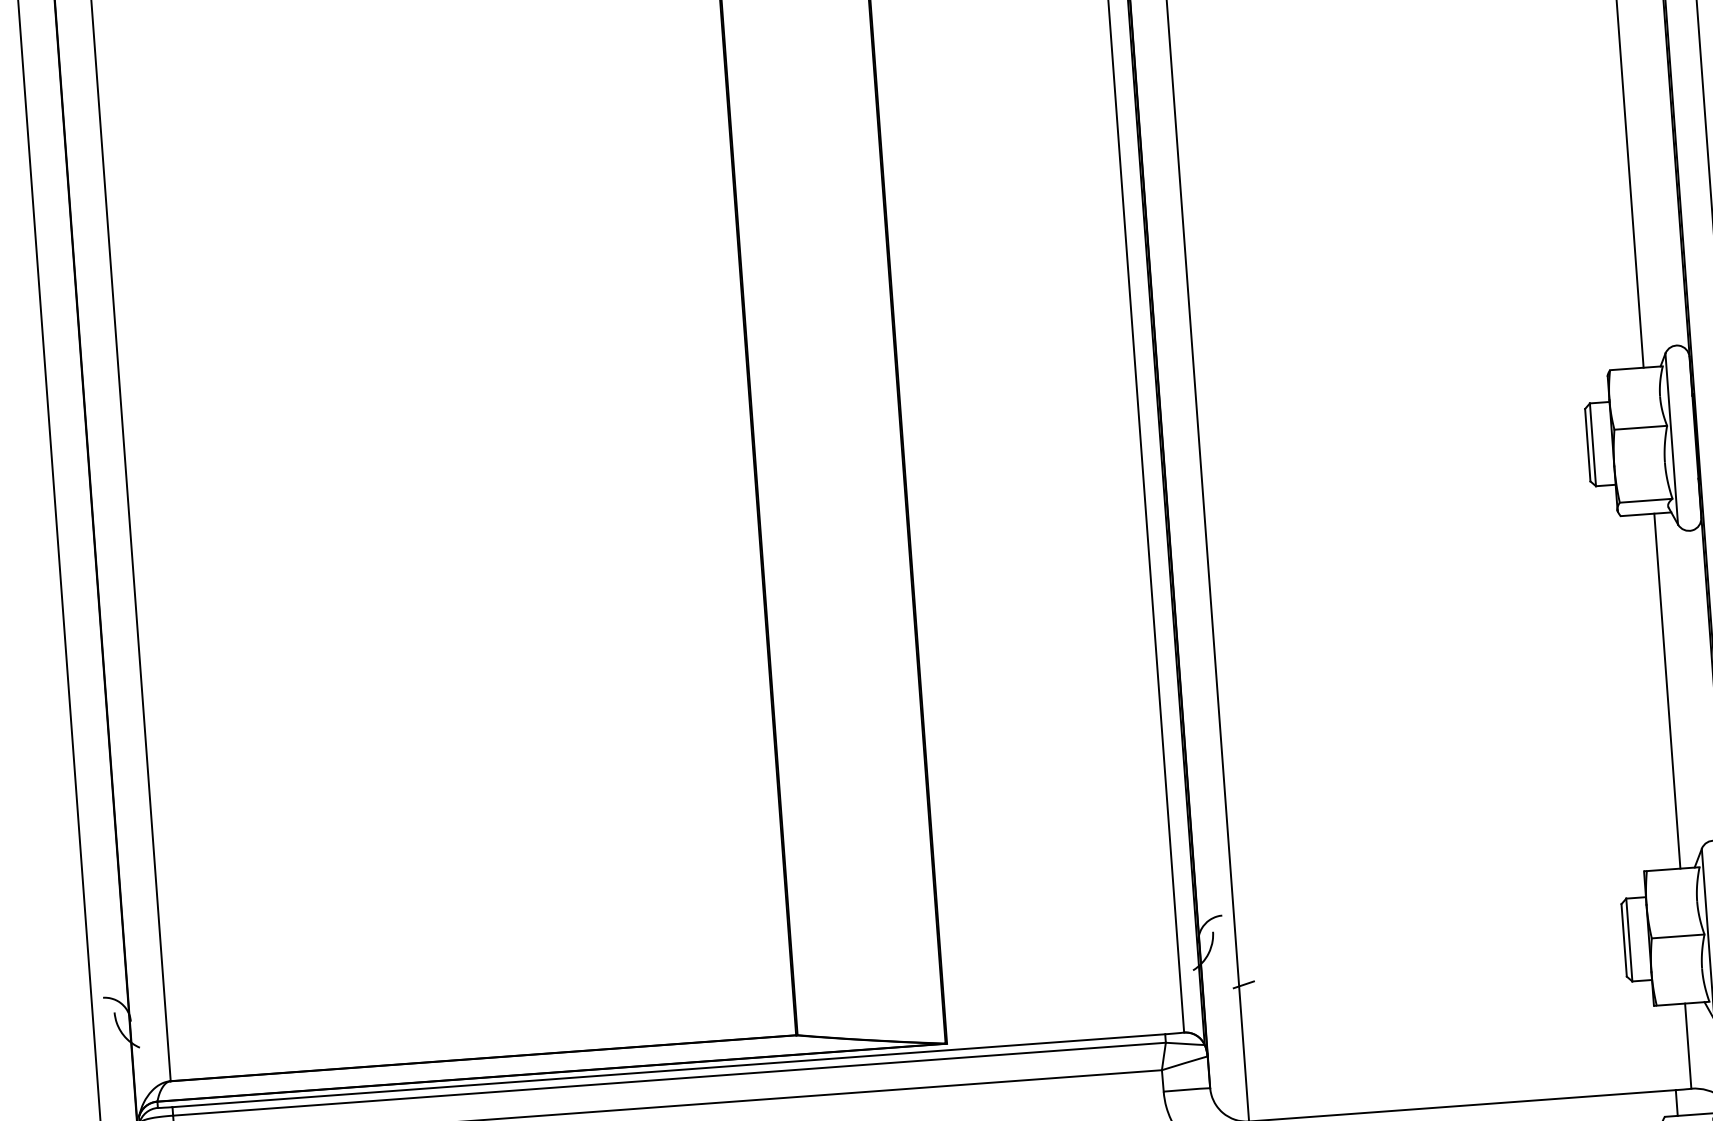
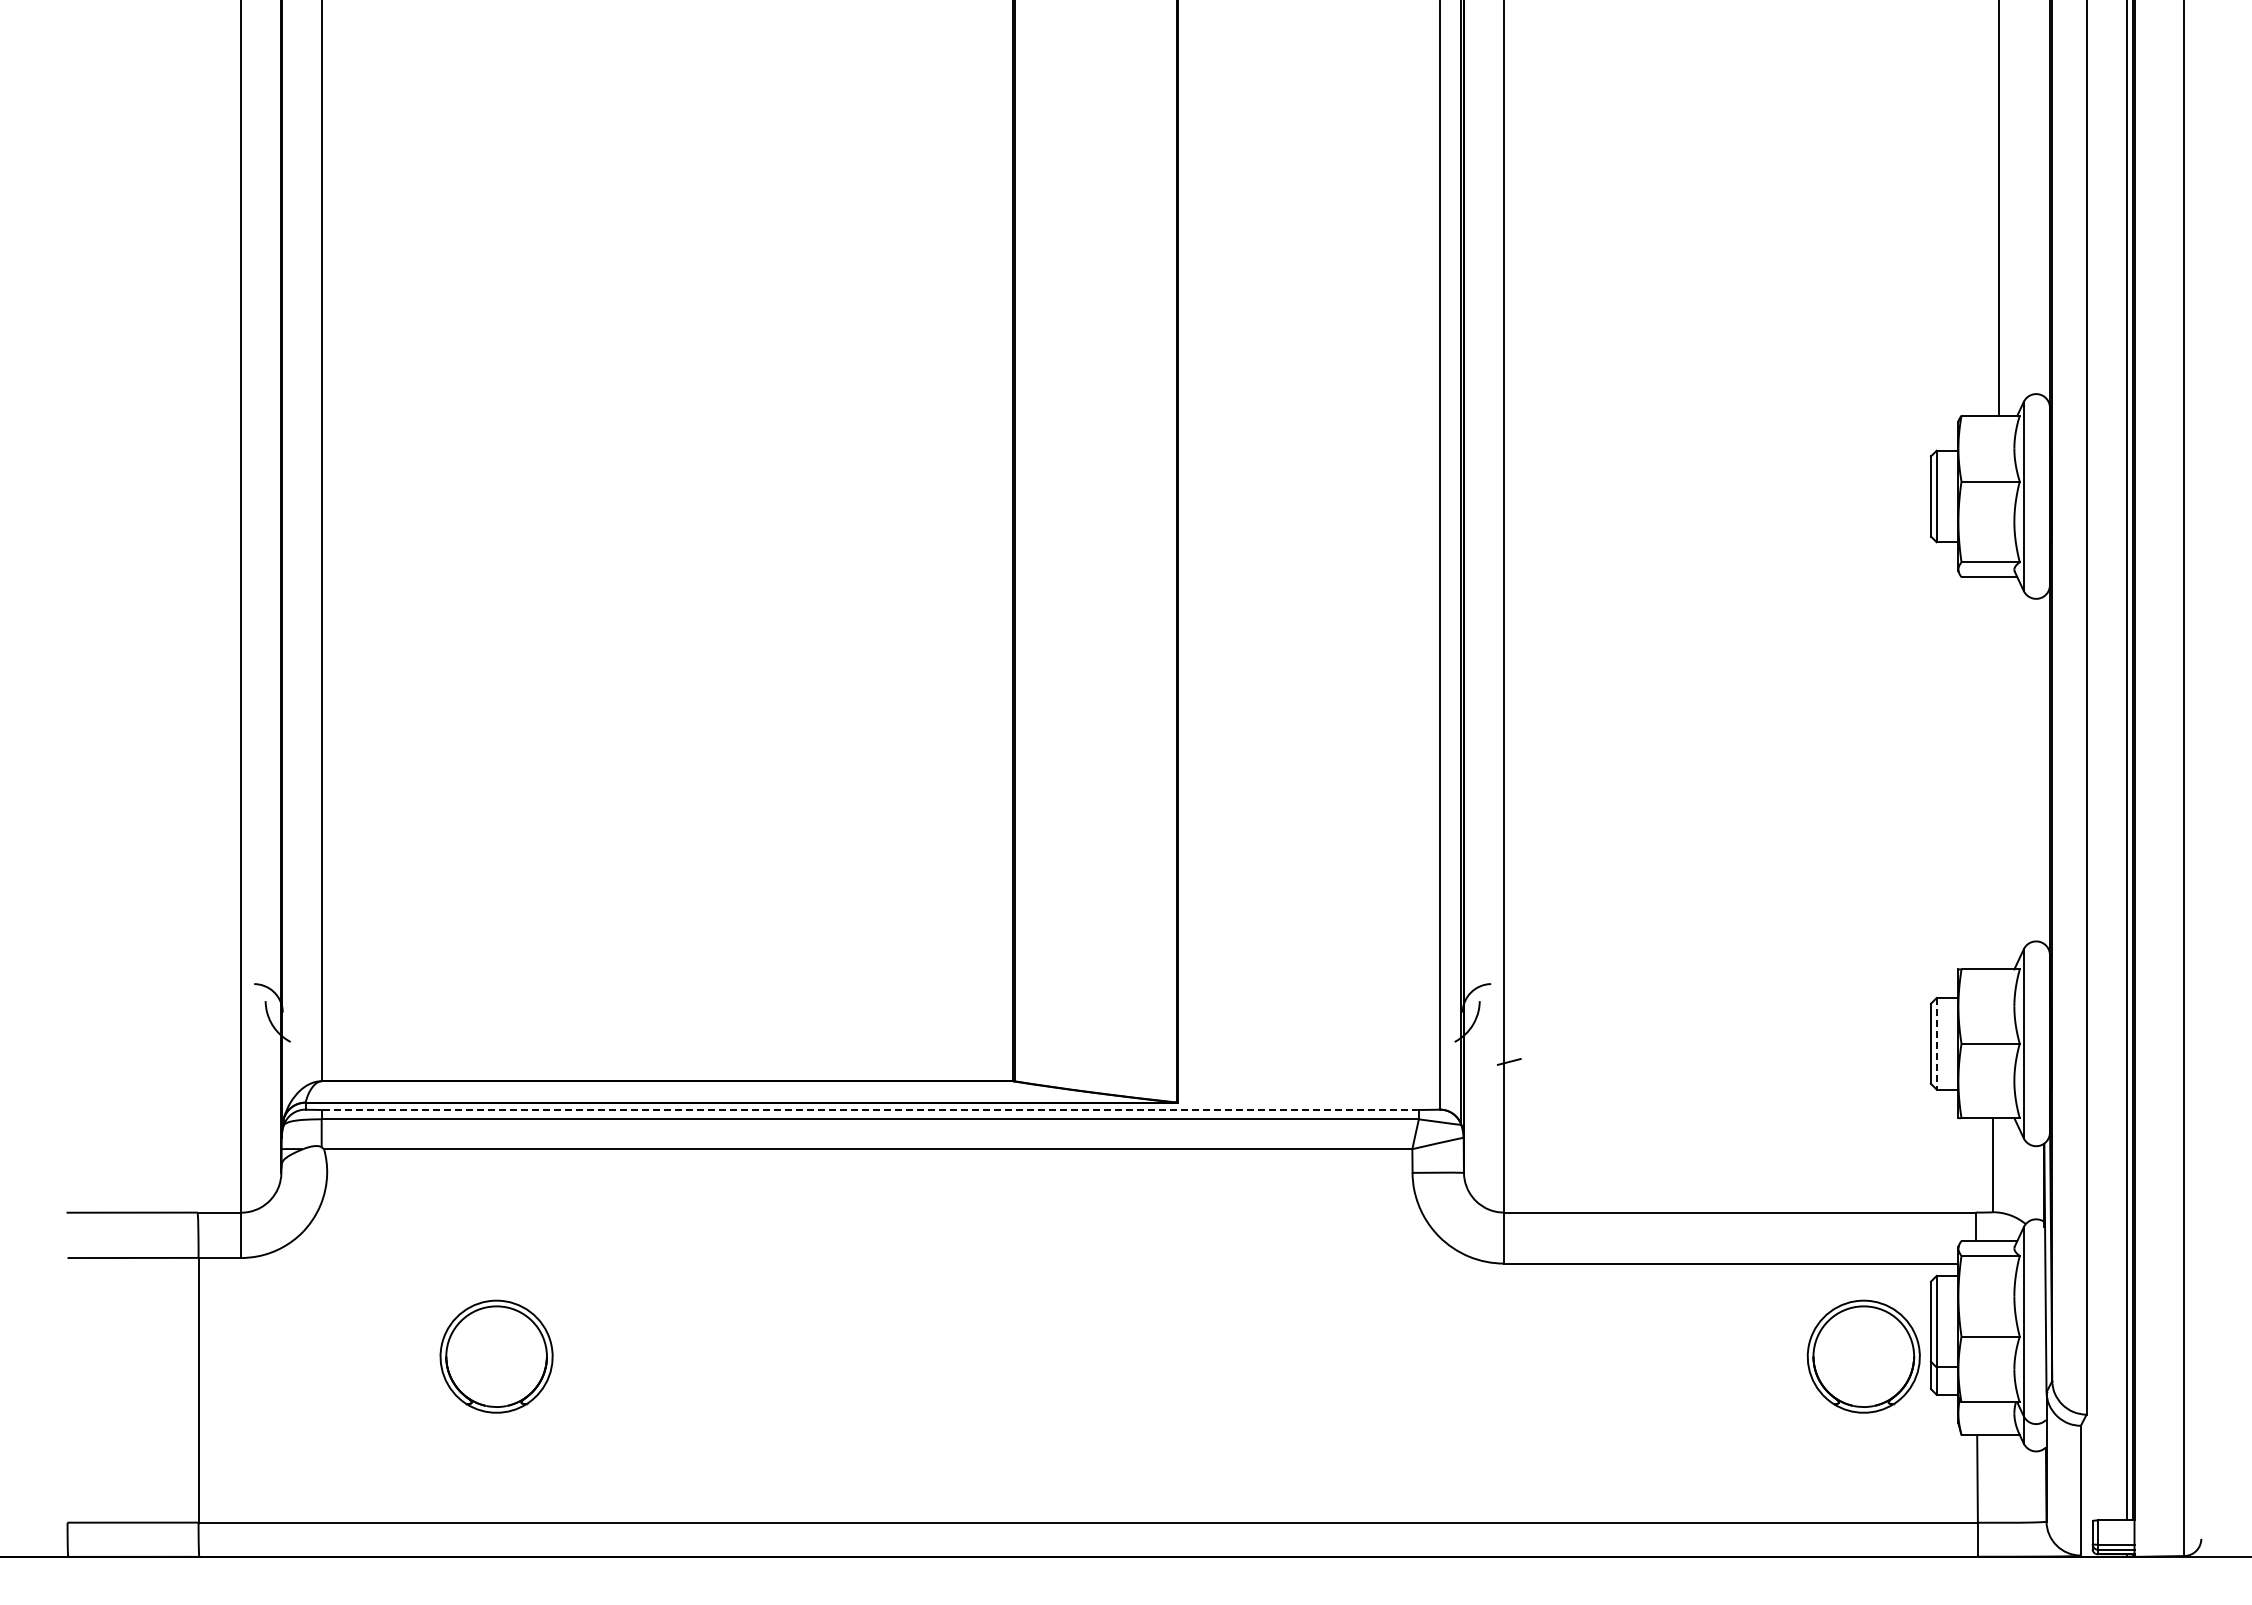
line: (1667, 691) -> (1998, 773), removed
line: (1629, 939) -> (1936, 1043), solid -> dashed
line: (669, 1070) -> (870, 1109), solid -> dashed

